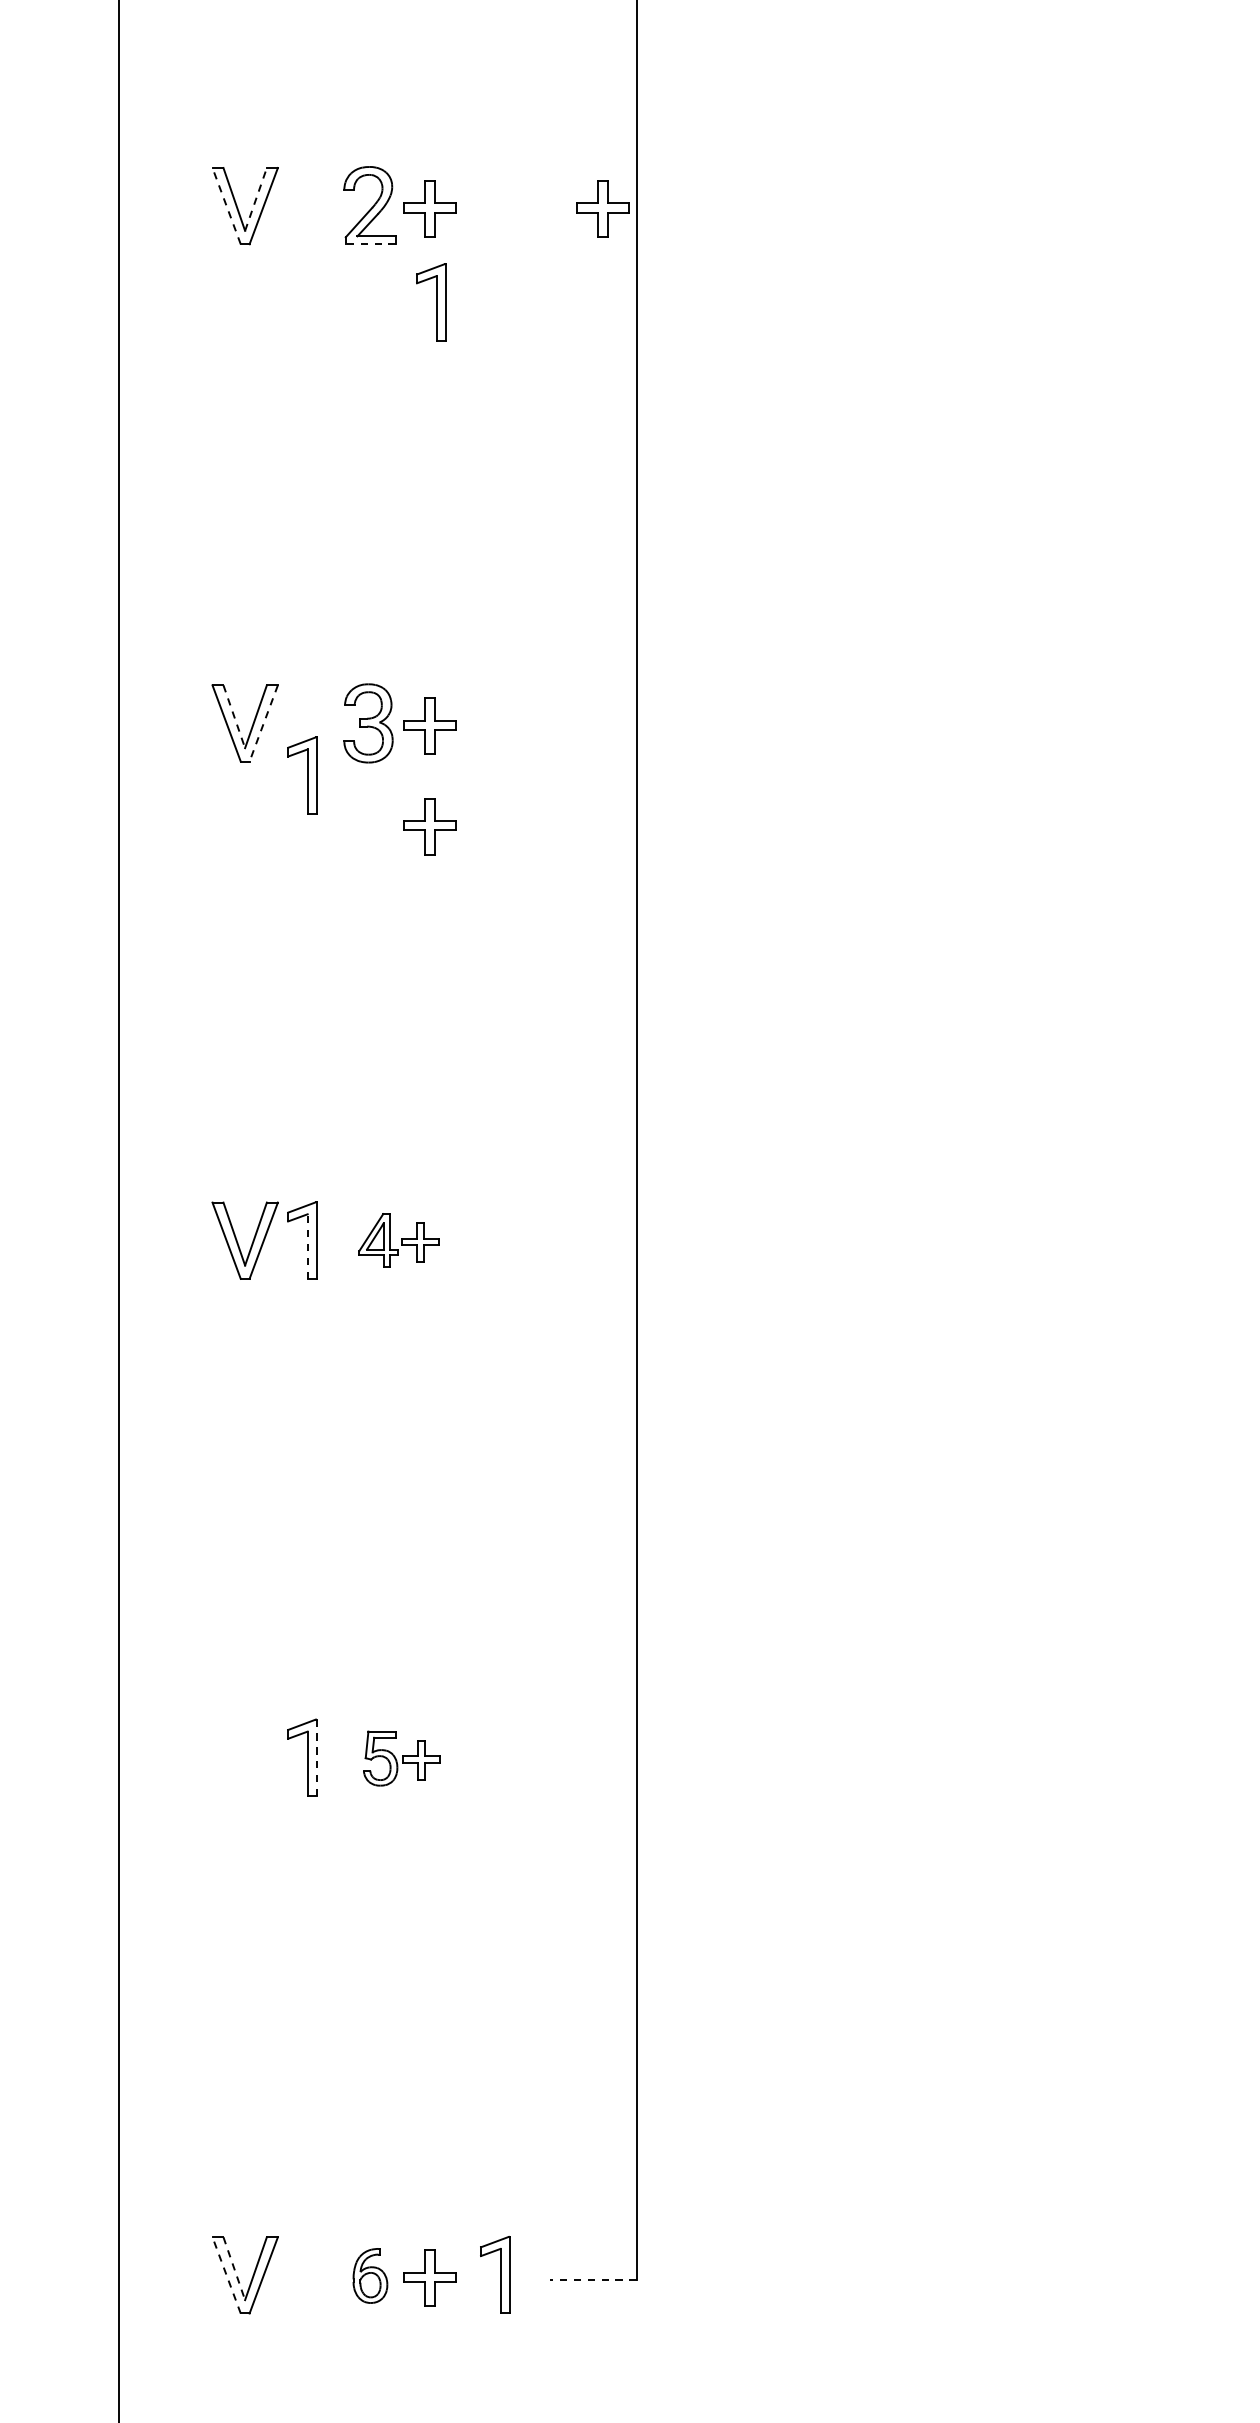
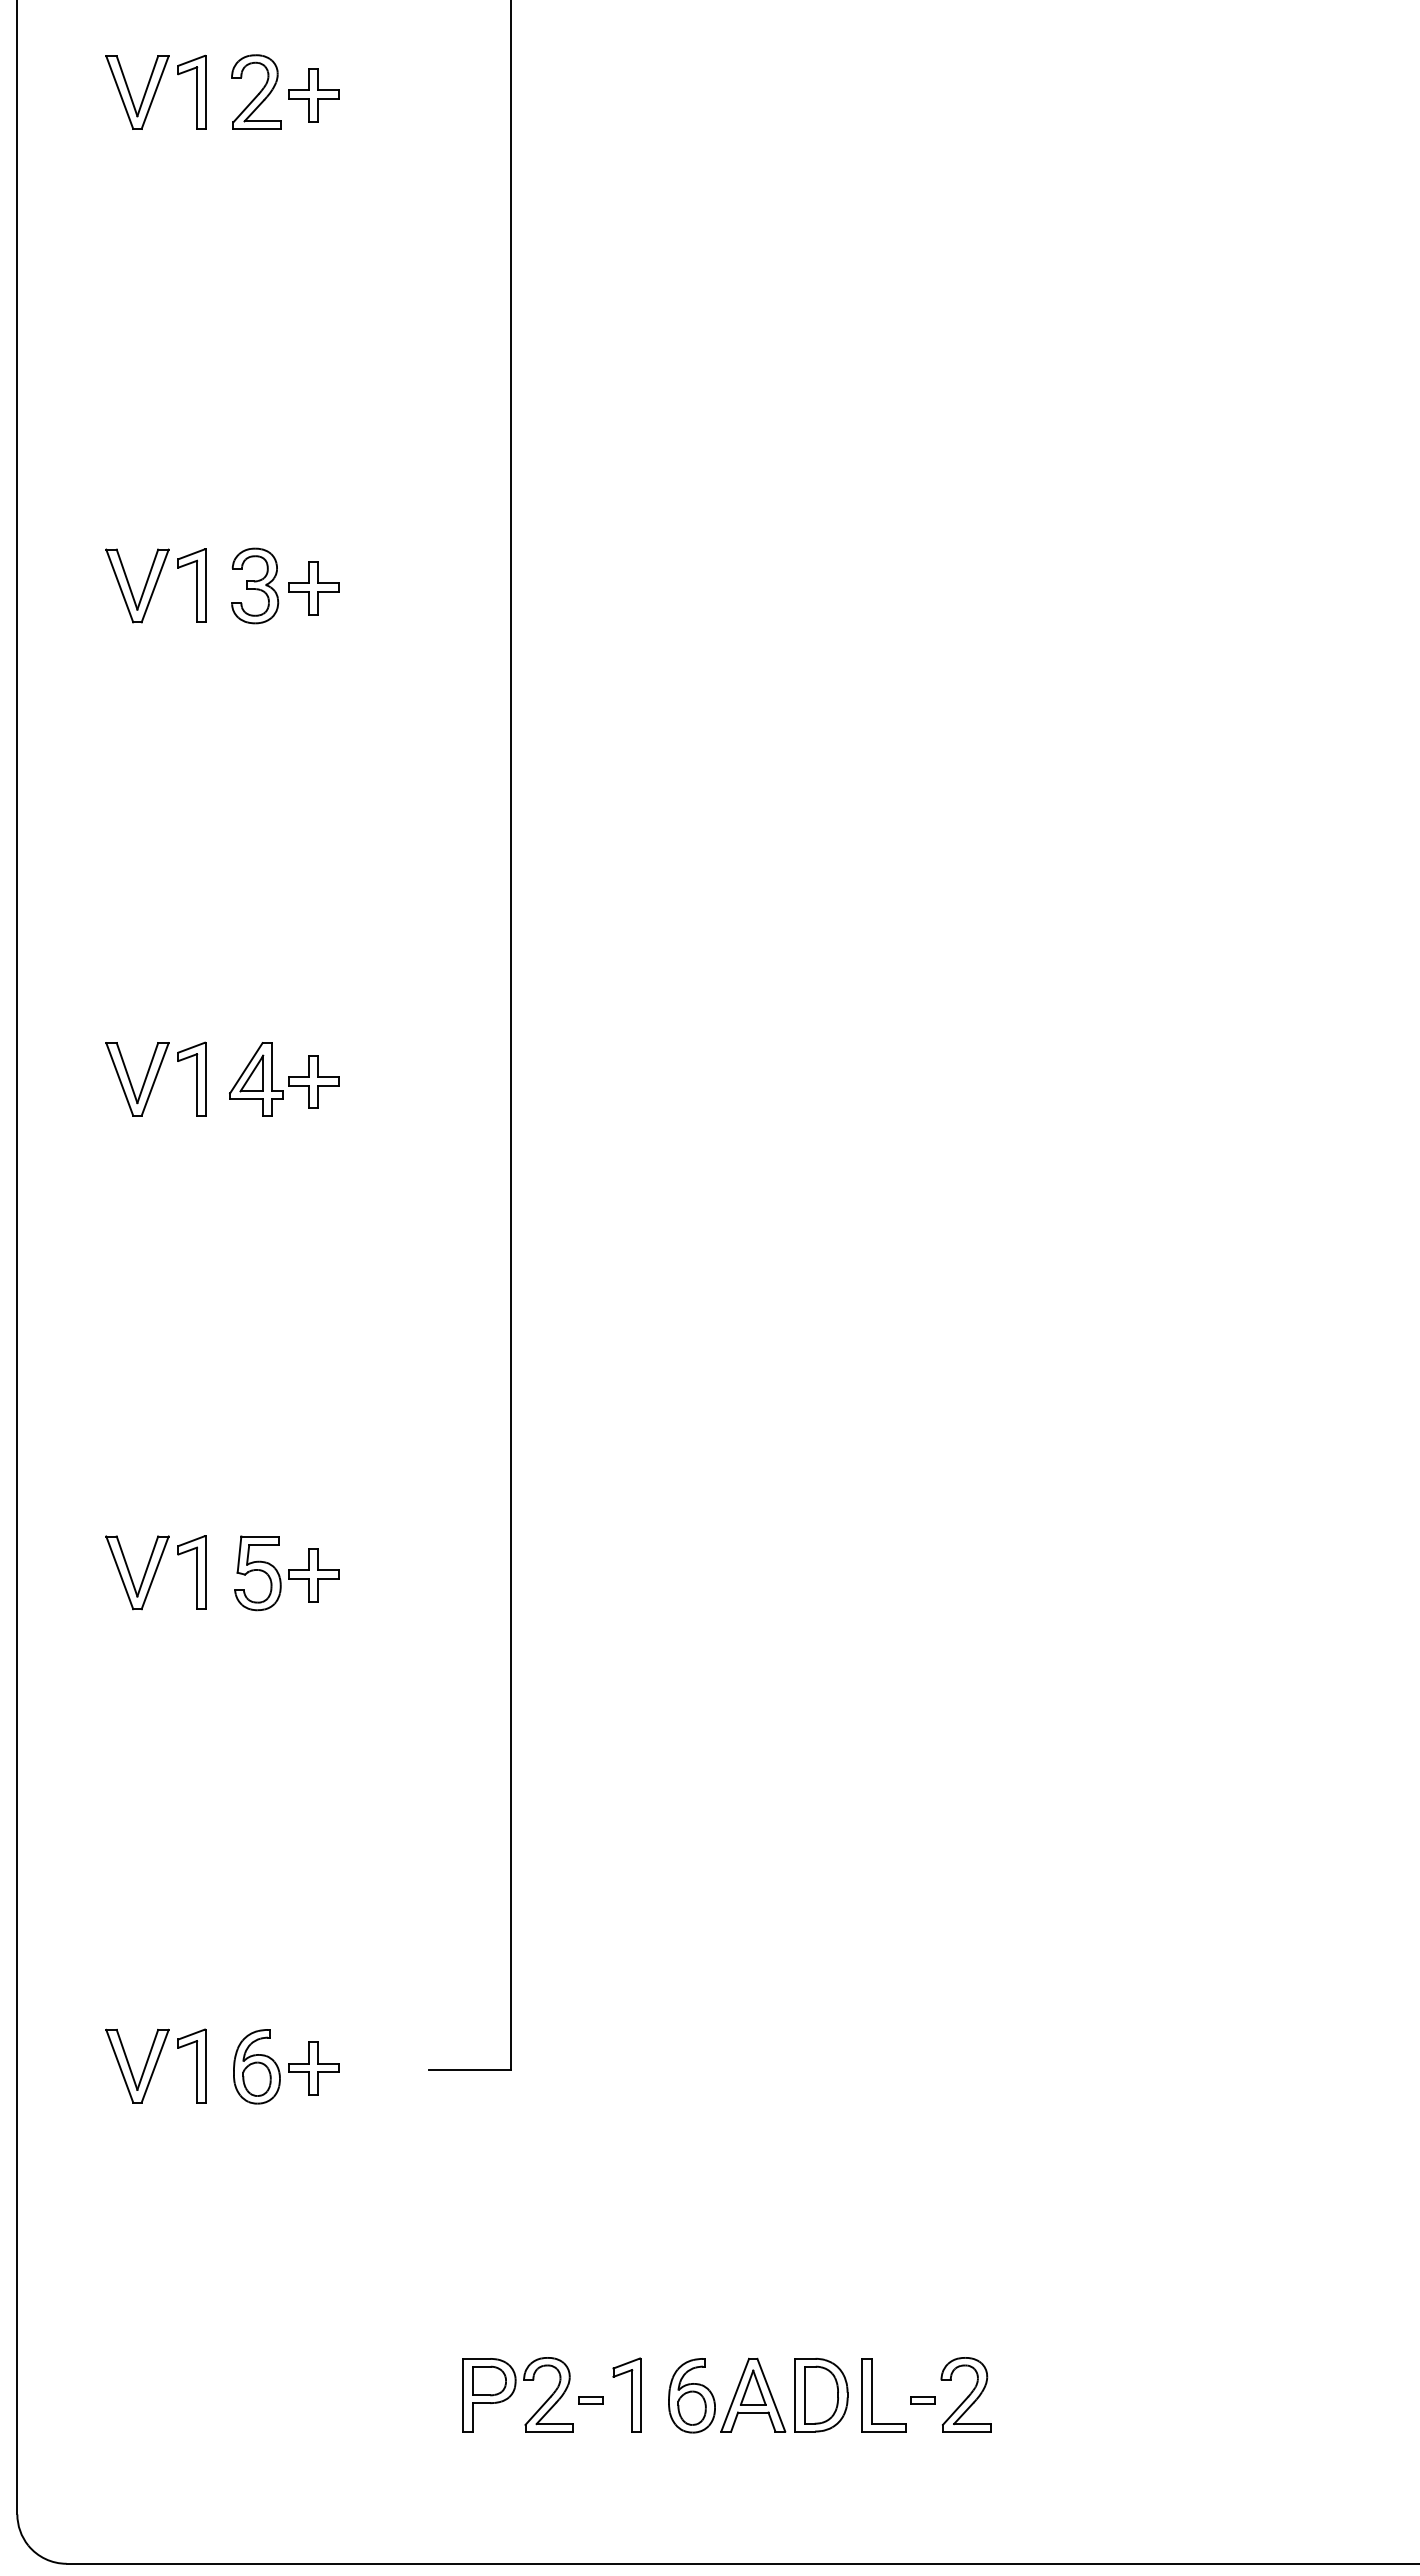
line: (255, 199) -> (147, 86), dashed -> solid
line: (226, 206) -> (119, 92), dashed -> solid
part: (602, 209) -> (478, 95), removed
line: (371, 243) -> (257, 128), dashed -> solid
part: (430, 301) -> (191, 91), moved
line: (234, 716) -> (127, 579), dashed -> solid
line: (264, 723) -> (155, 586), dashed -> solid
part: (301, 775) -> (191, 585), moved
part: (429, 826) -> (313, 684), removed
part: (399, 1240) -> (284, 1079), size x1.43
line: (308, 1247) -> (197, 1085), dashed -> solid
line: (317, 1757) -> (206, 1572), dashed -> solid
part: (401, 1758) -> (286, 1573), size x1.43
part: (238, 1760) -> (131, 1575), added
line: (234, 2268) -> (127, 2059), dashed -> solid
part: (494, 2274) -> (191, 2065), moved
line: (226, 2275) -> (119, 2066), dashed -> solid
part: (369, 2275) -> (256, 2066), size x1.43
line: (593, 2279) -> (469, 2070), dashed -> solid

